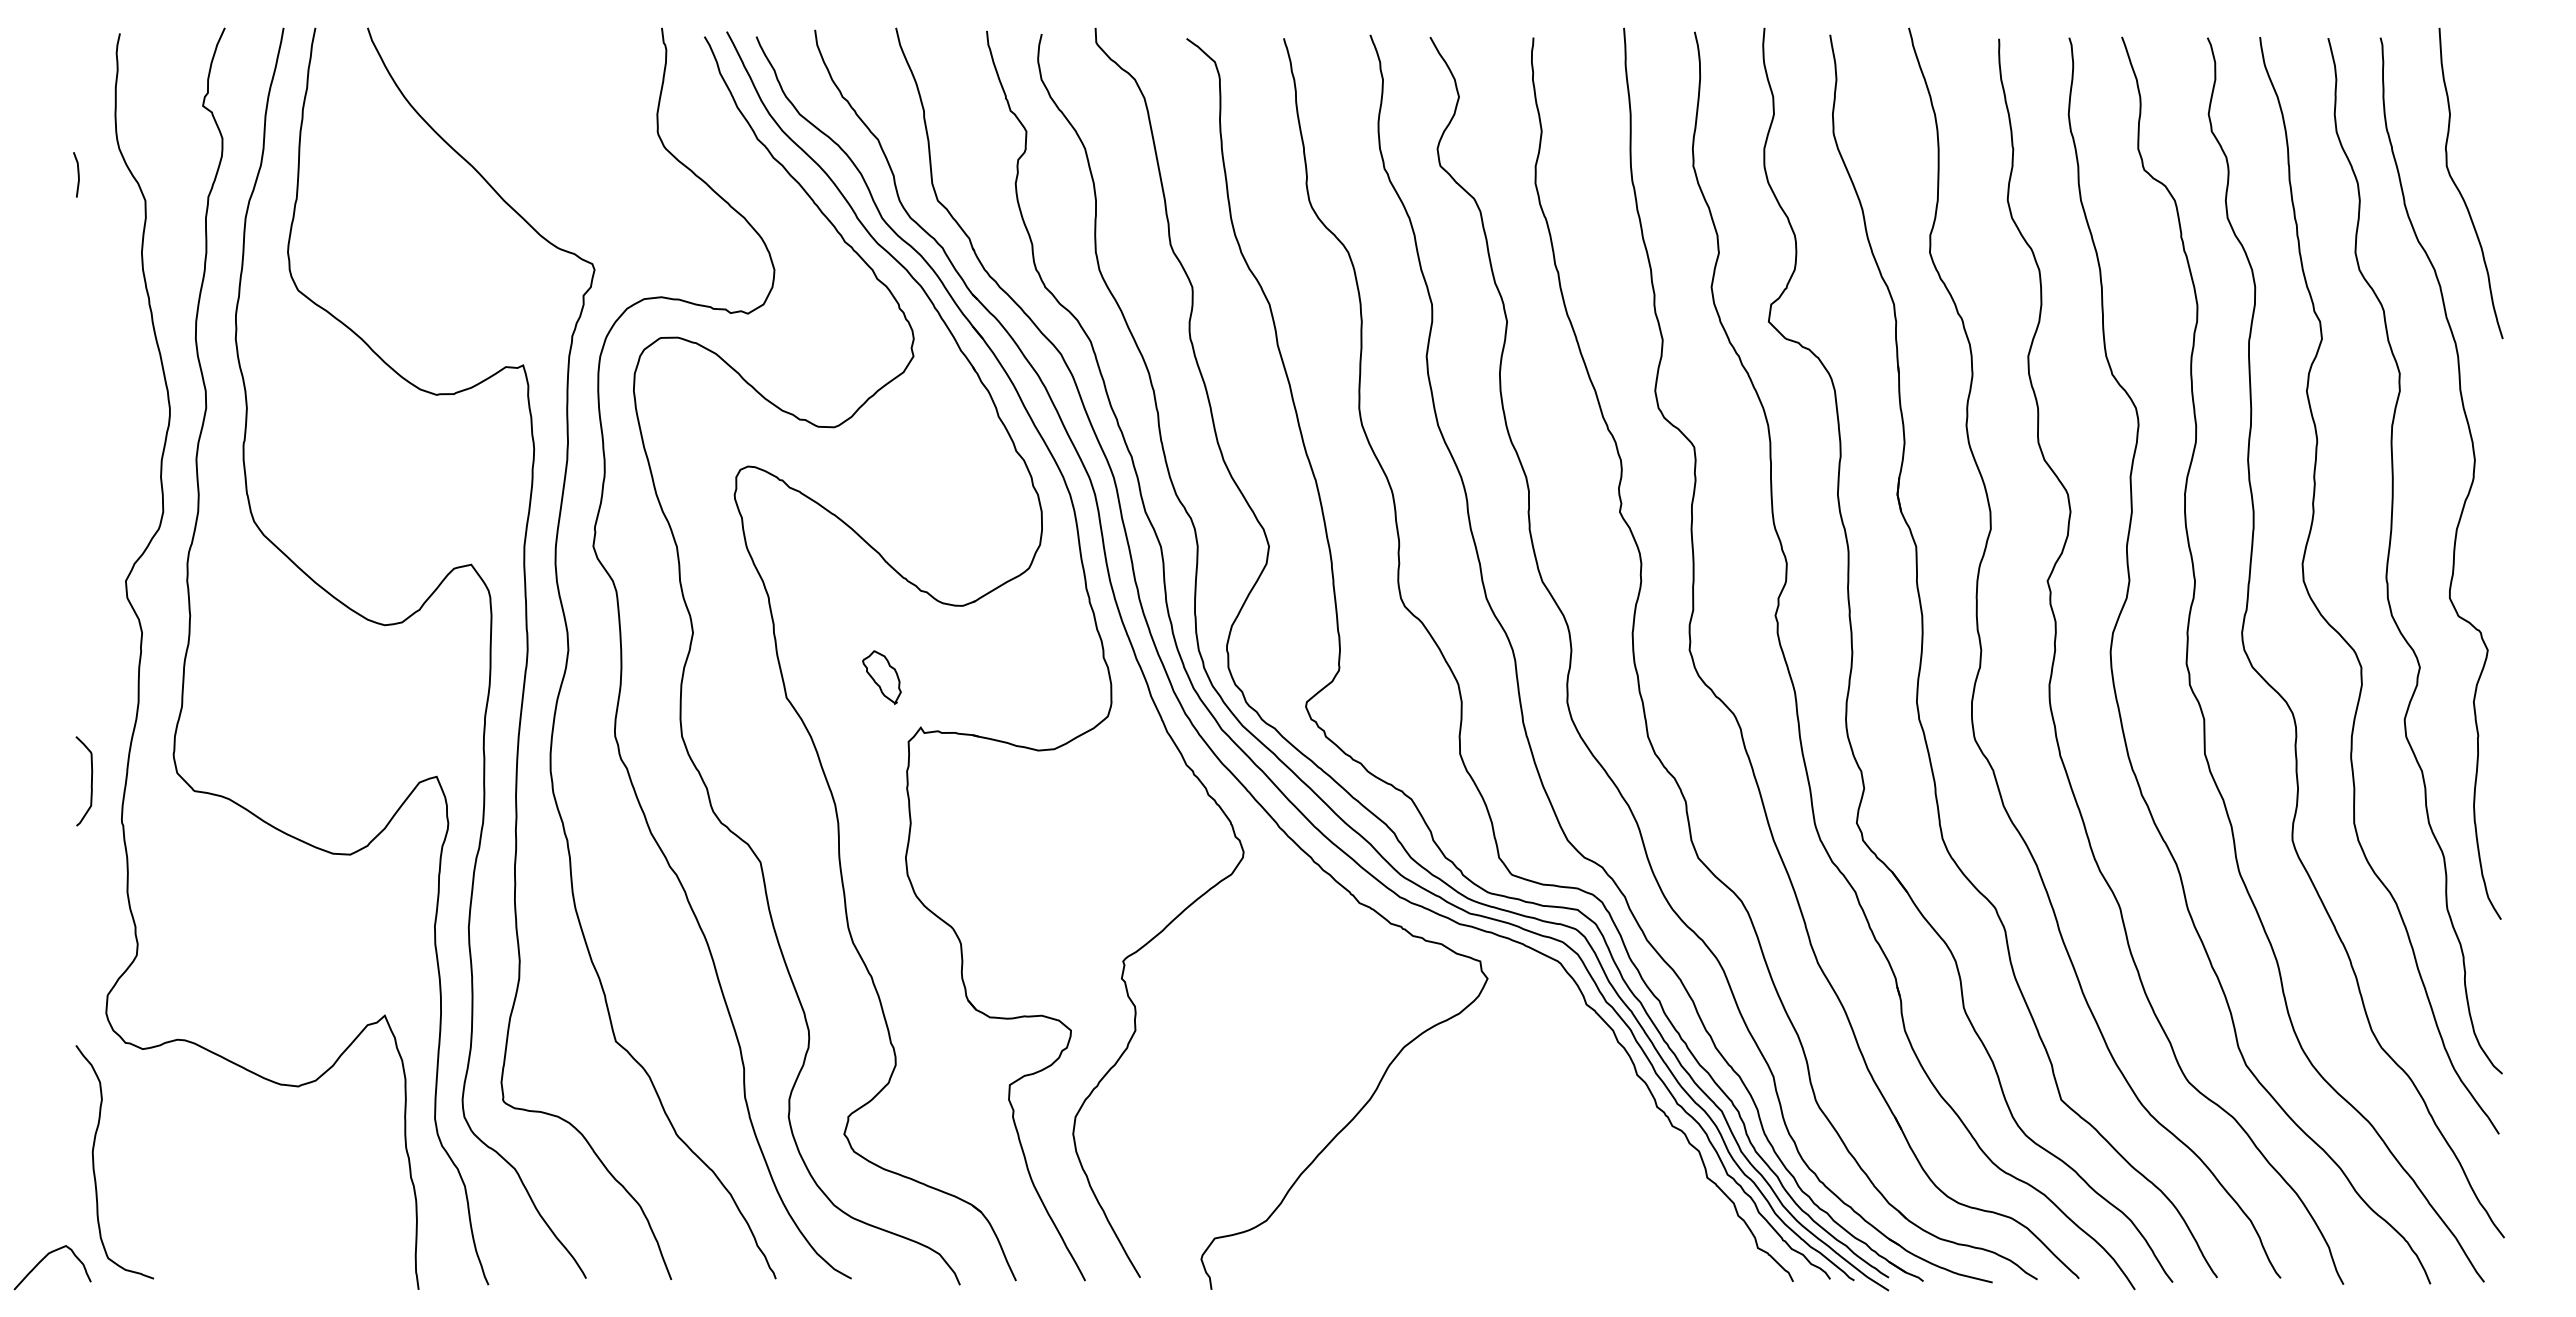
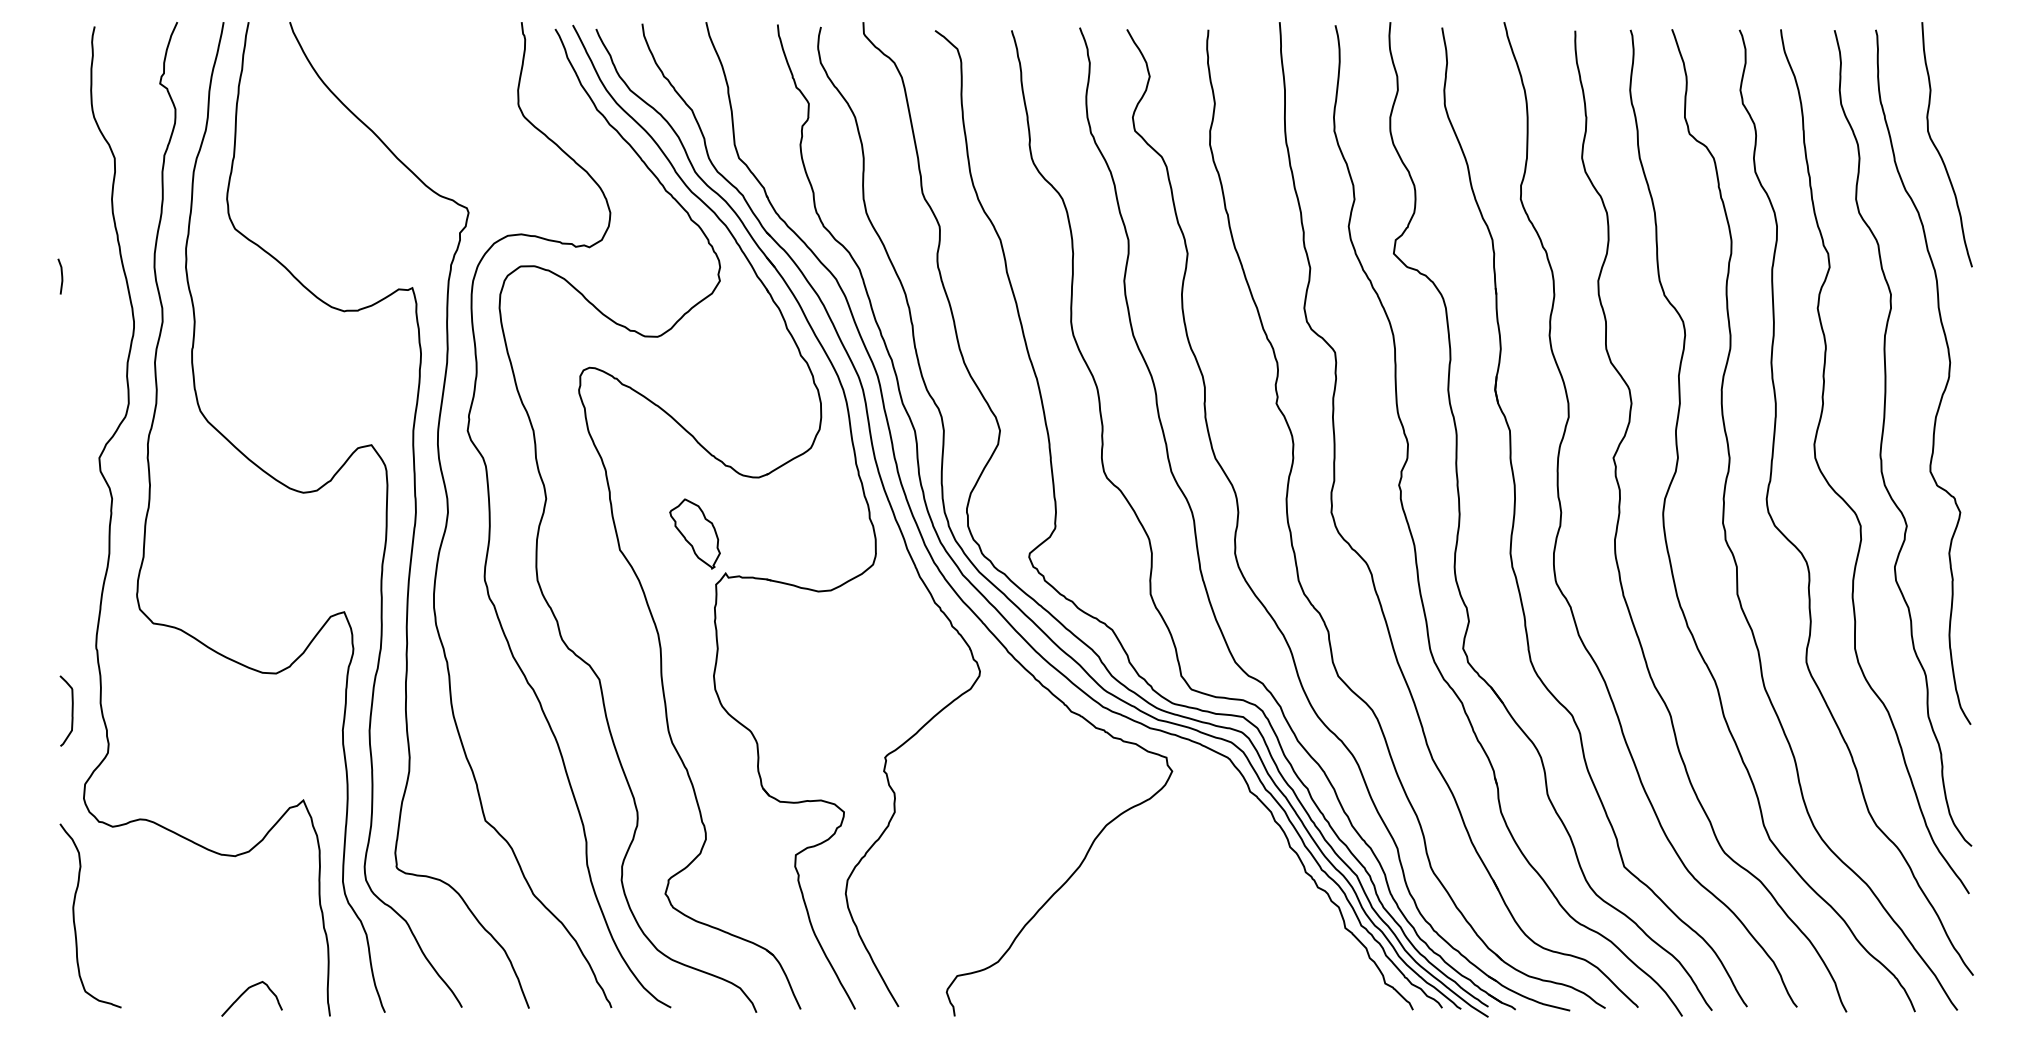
line: (77, 174) -> (61, 276), moved
part: (881, 677) -> (694, 533), size x1.67
curve: (91, 781) -> (72, 711), moved
curve: (45, 1258) -> (246, 991), moved

